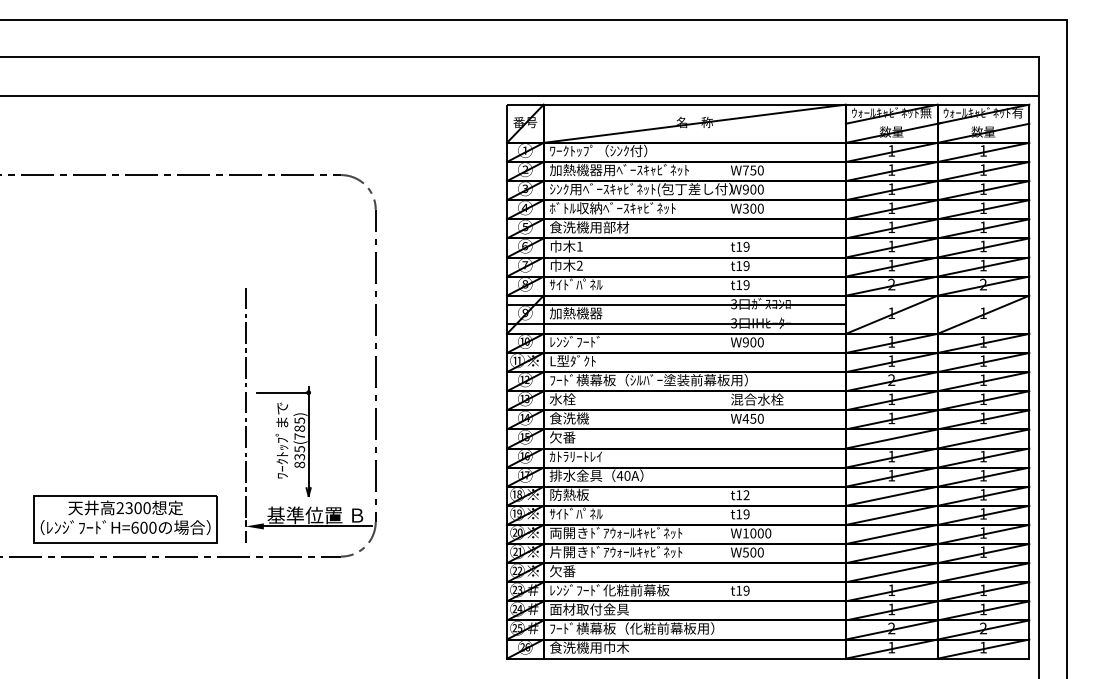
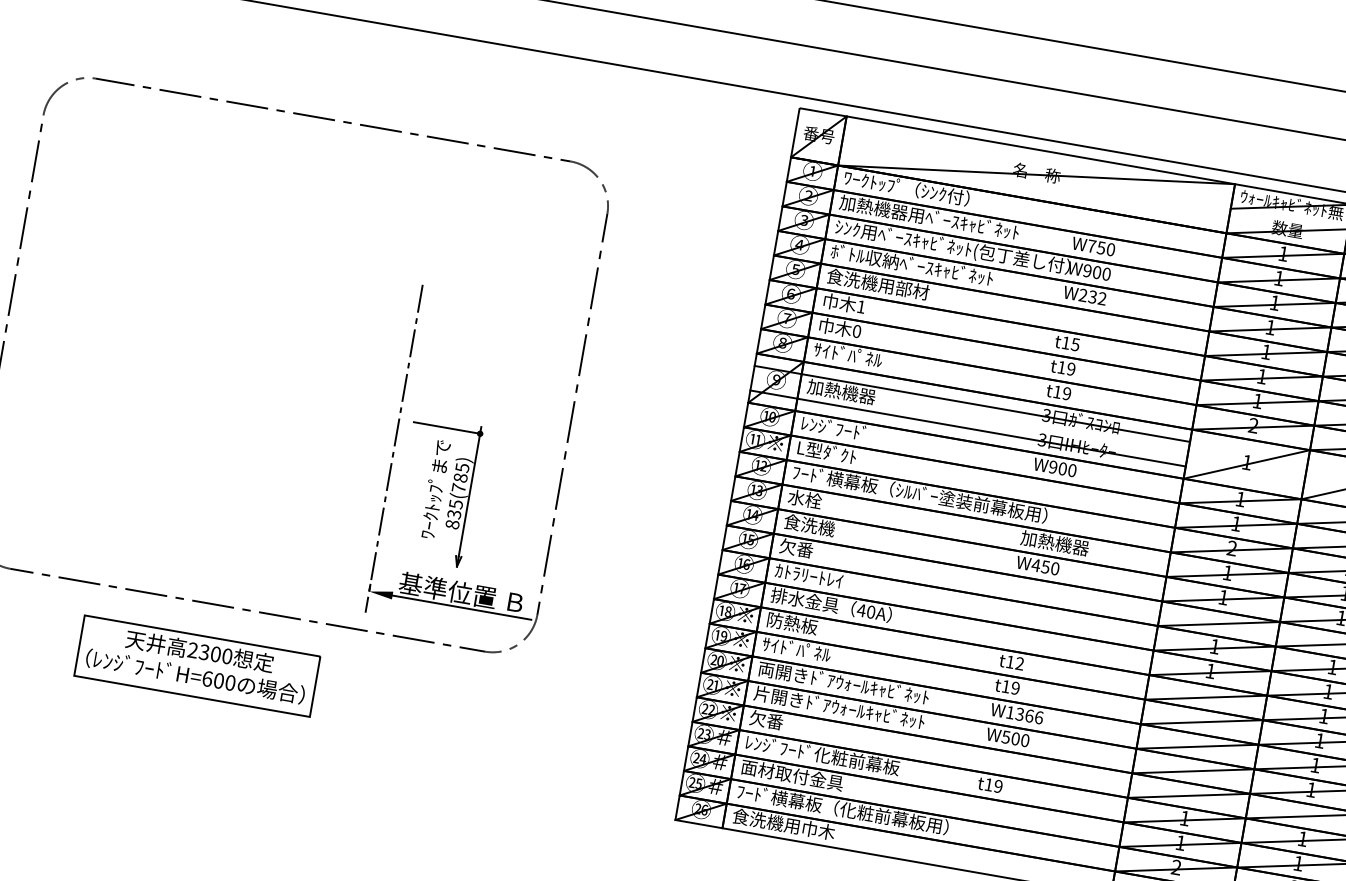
text: (752, 208) -> (1091, 296), W300 -> W232
text: (746, 246) -> (1075, 344), t19 -> t15
text: (579, 265) -> (856, 331), 2 -> 0
text: (757, 399) -> (1055, 543), 混合水栓 -> 加熱機器
part: (125, 519) -> (197, 666), moved
text: (760, 533) -> (1029, 716), W1000 -> W1366

